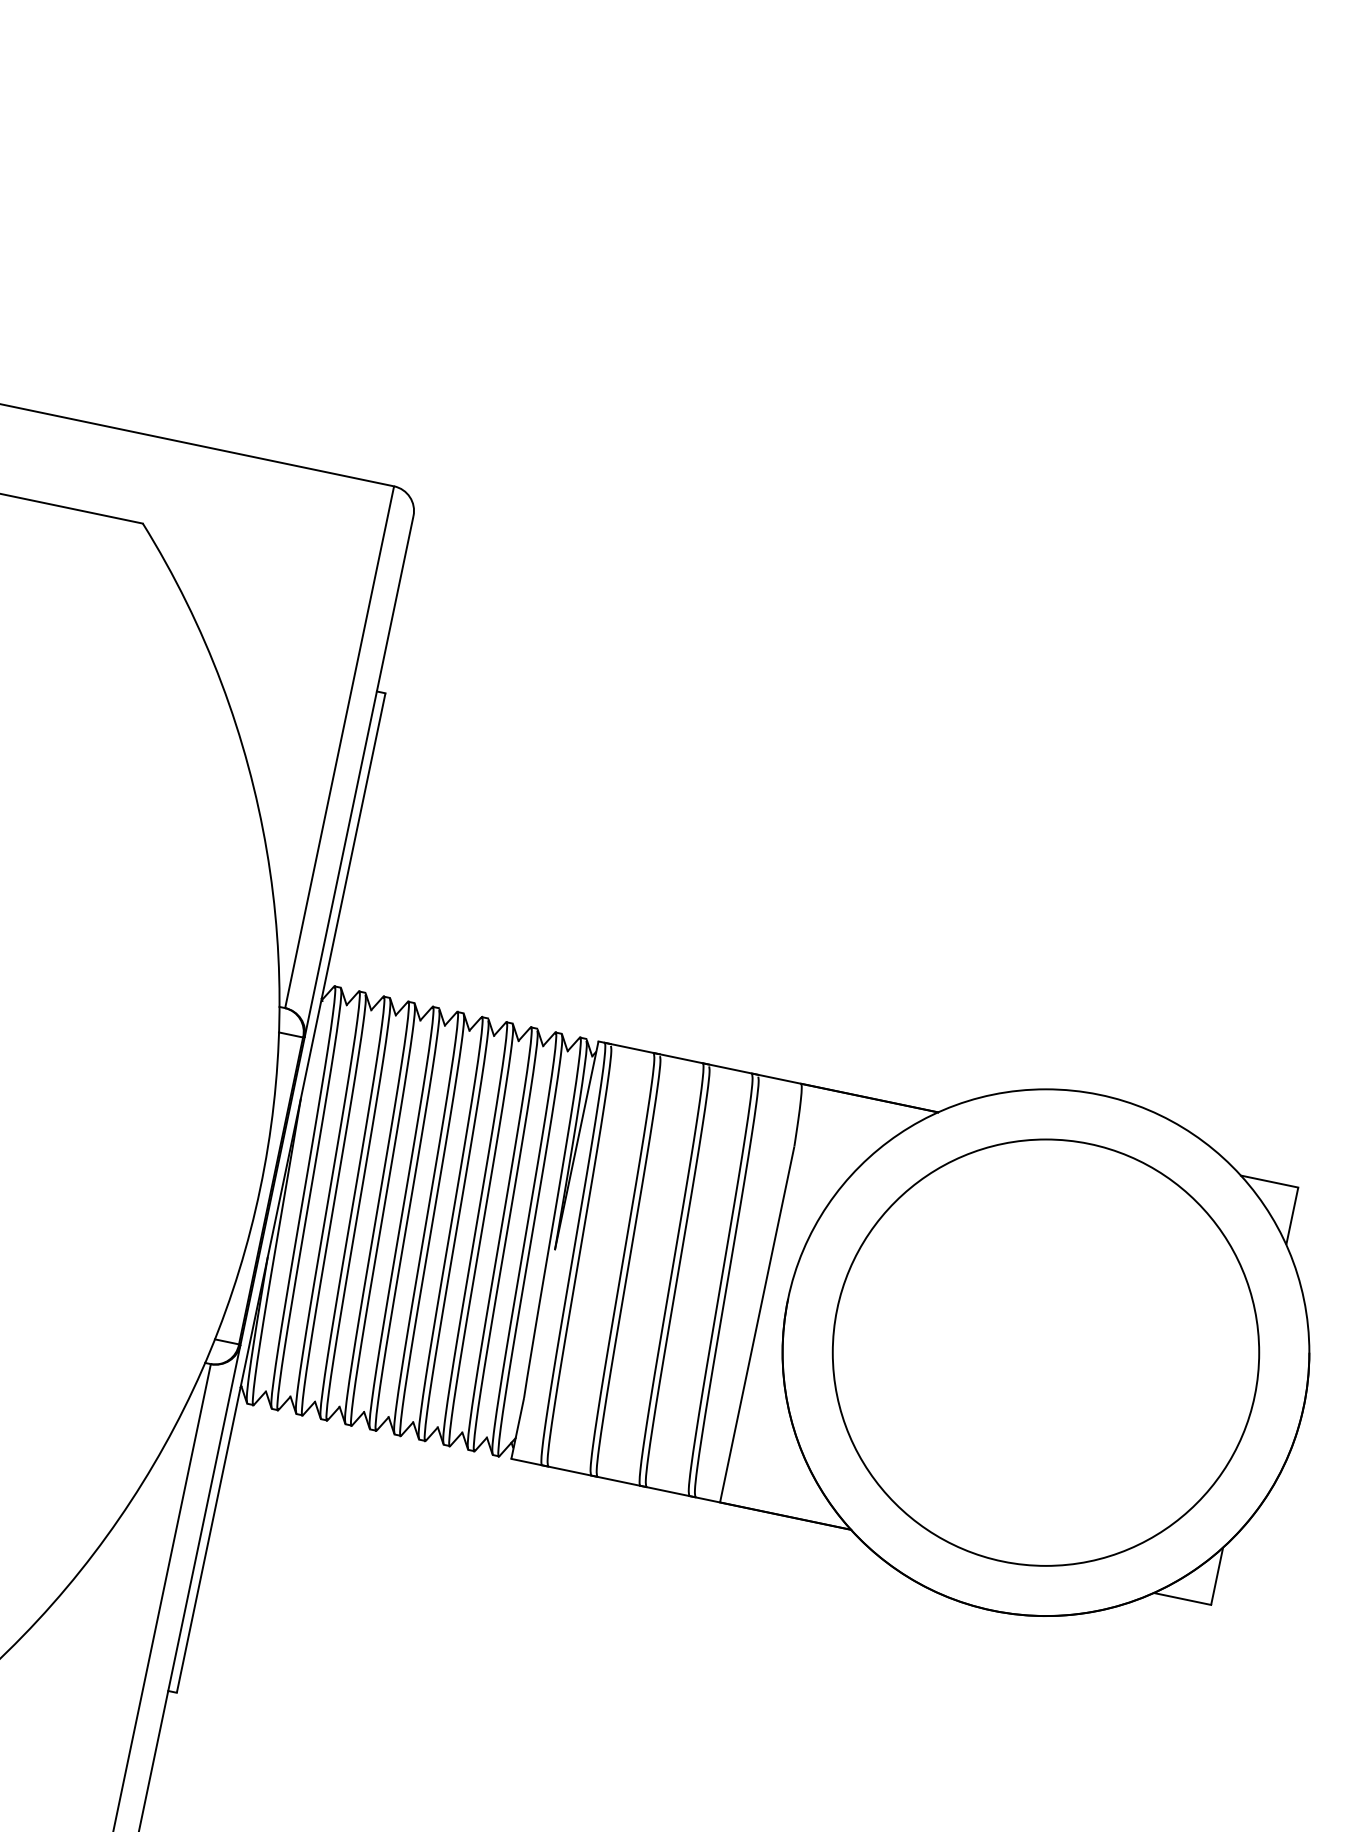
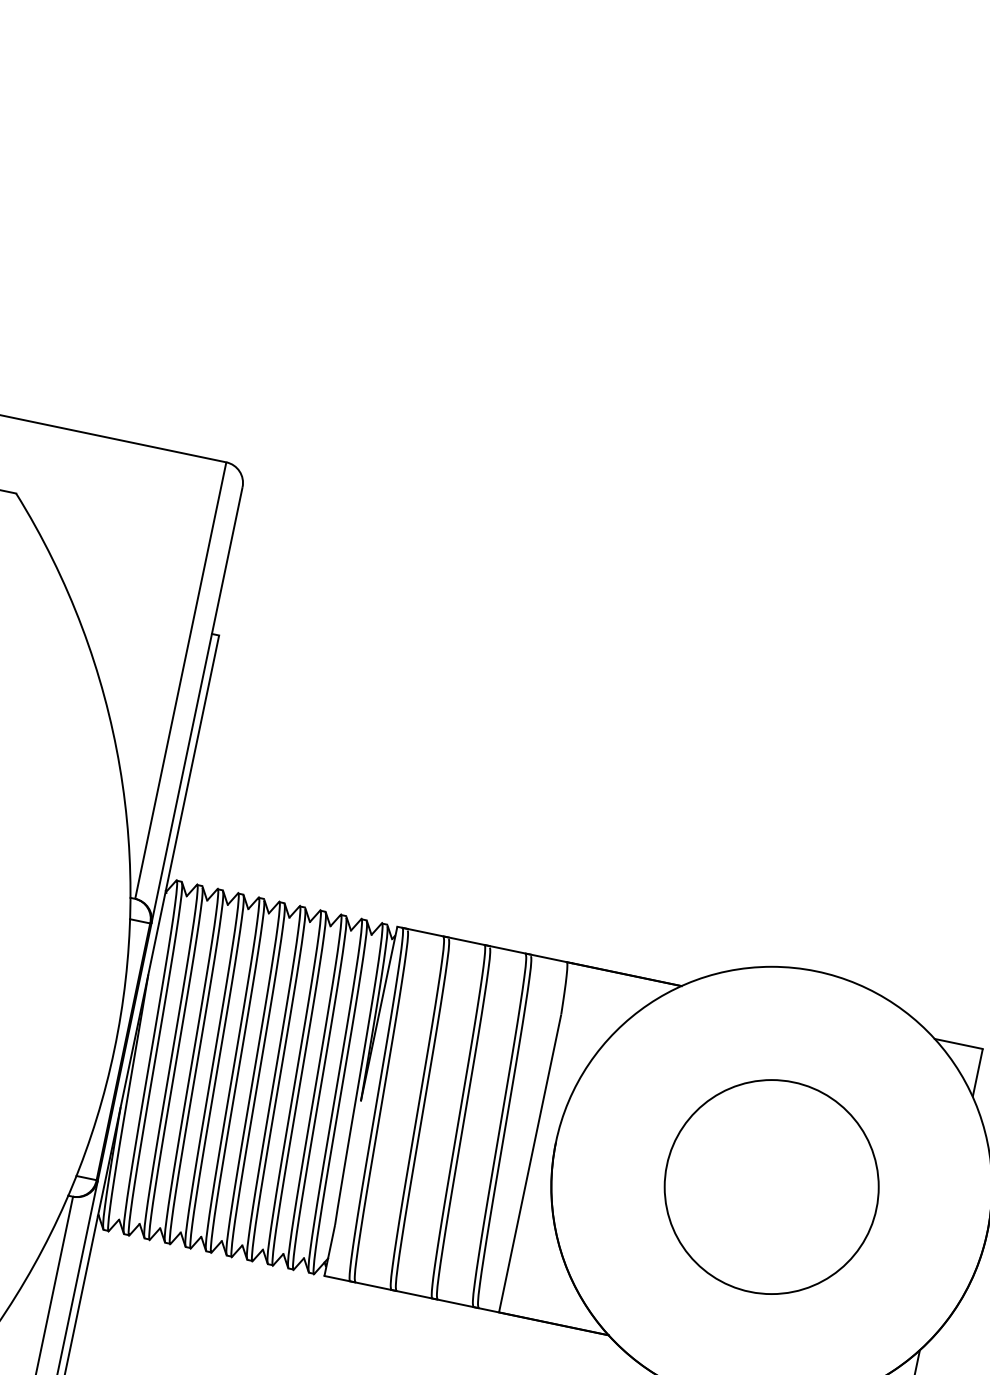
circle: (1045, 1352) -> (771, 1186), size x0.6

